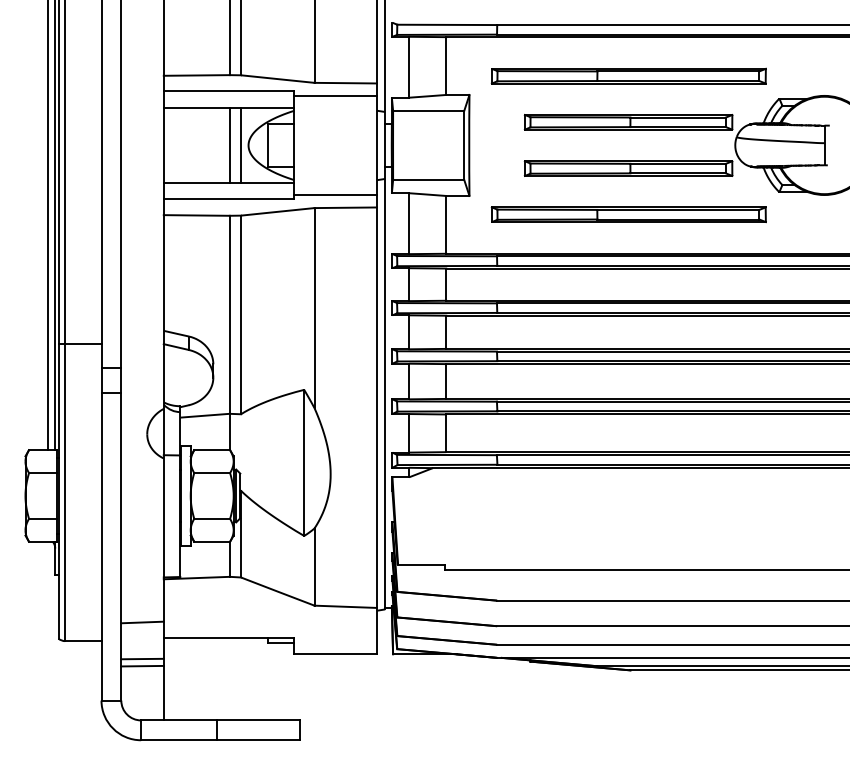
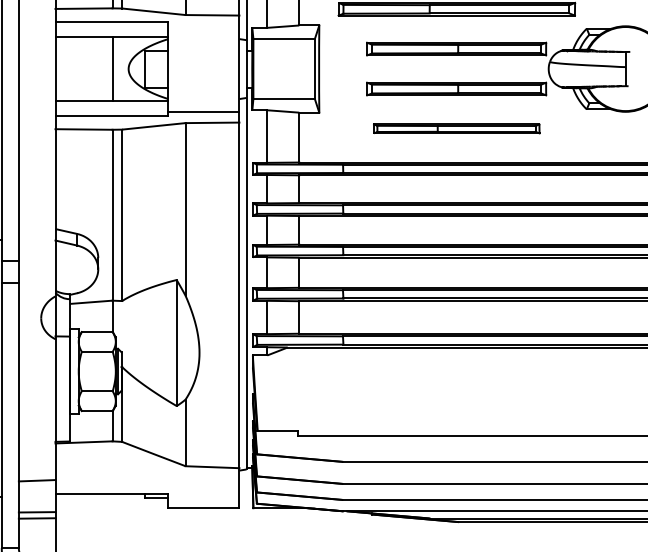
line: (335, 95) -> (203, 25), removed
line: (241, 144) -> (122, 68), removed
part: (628, 214) -> (456, 128), size x0.7

